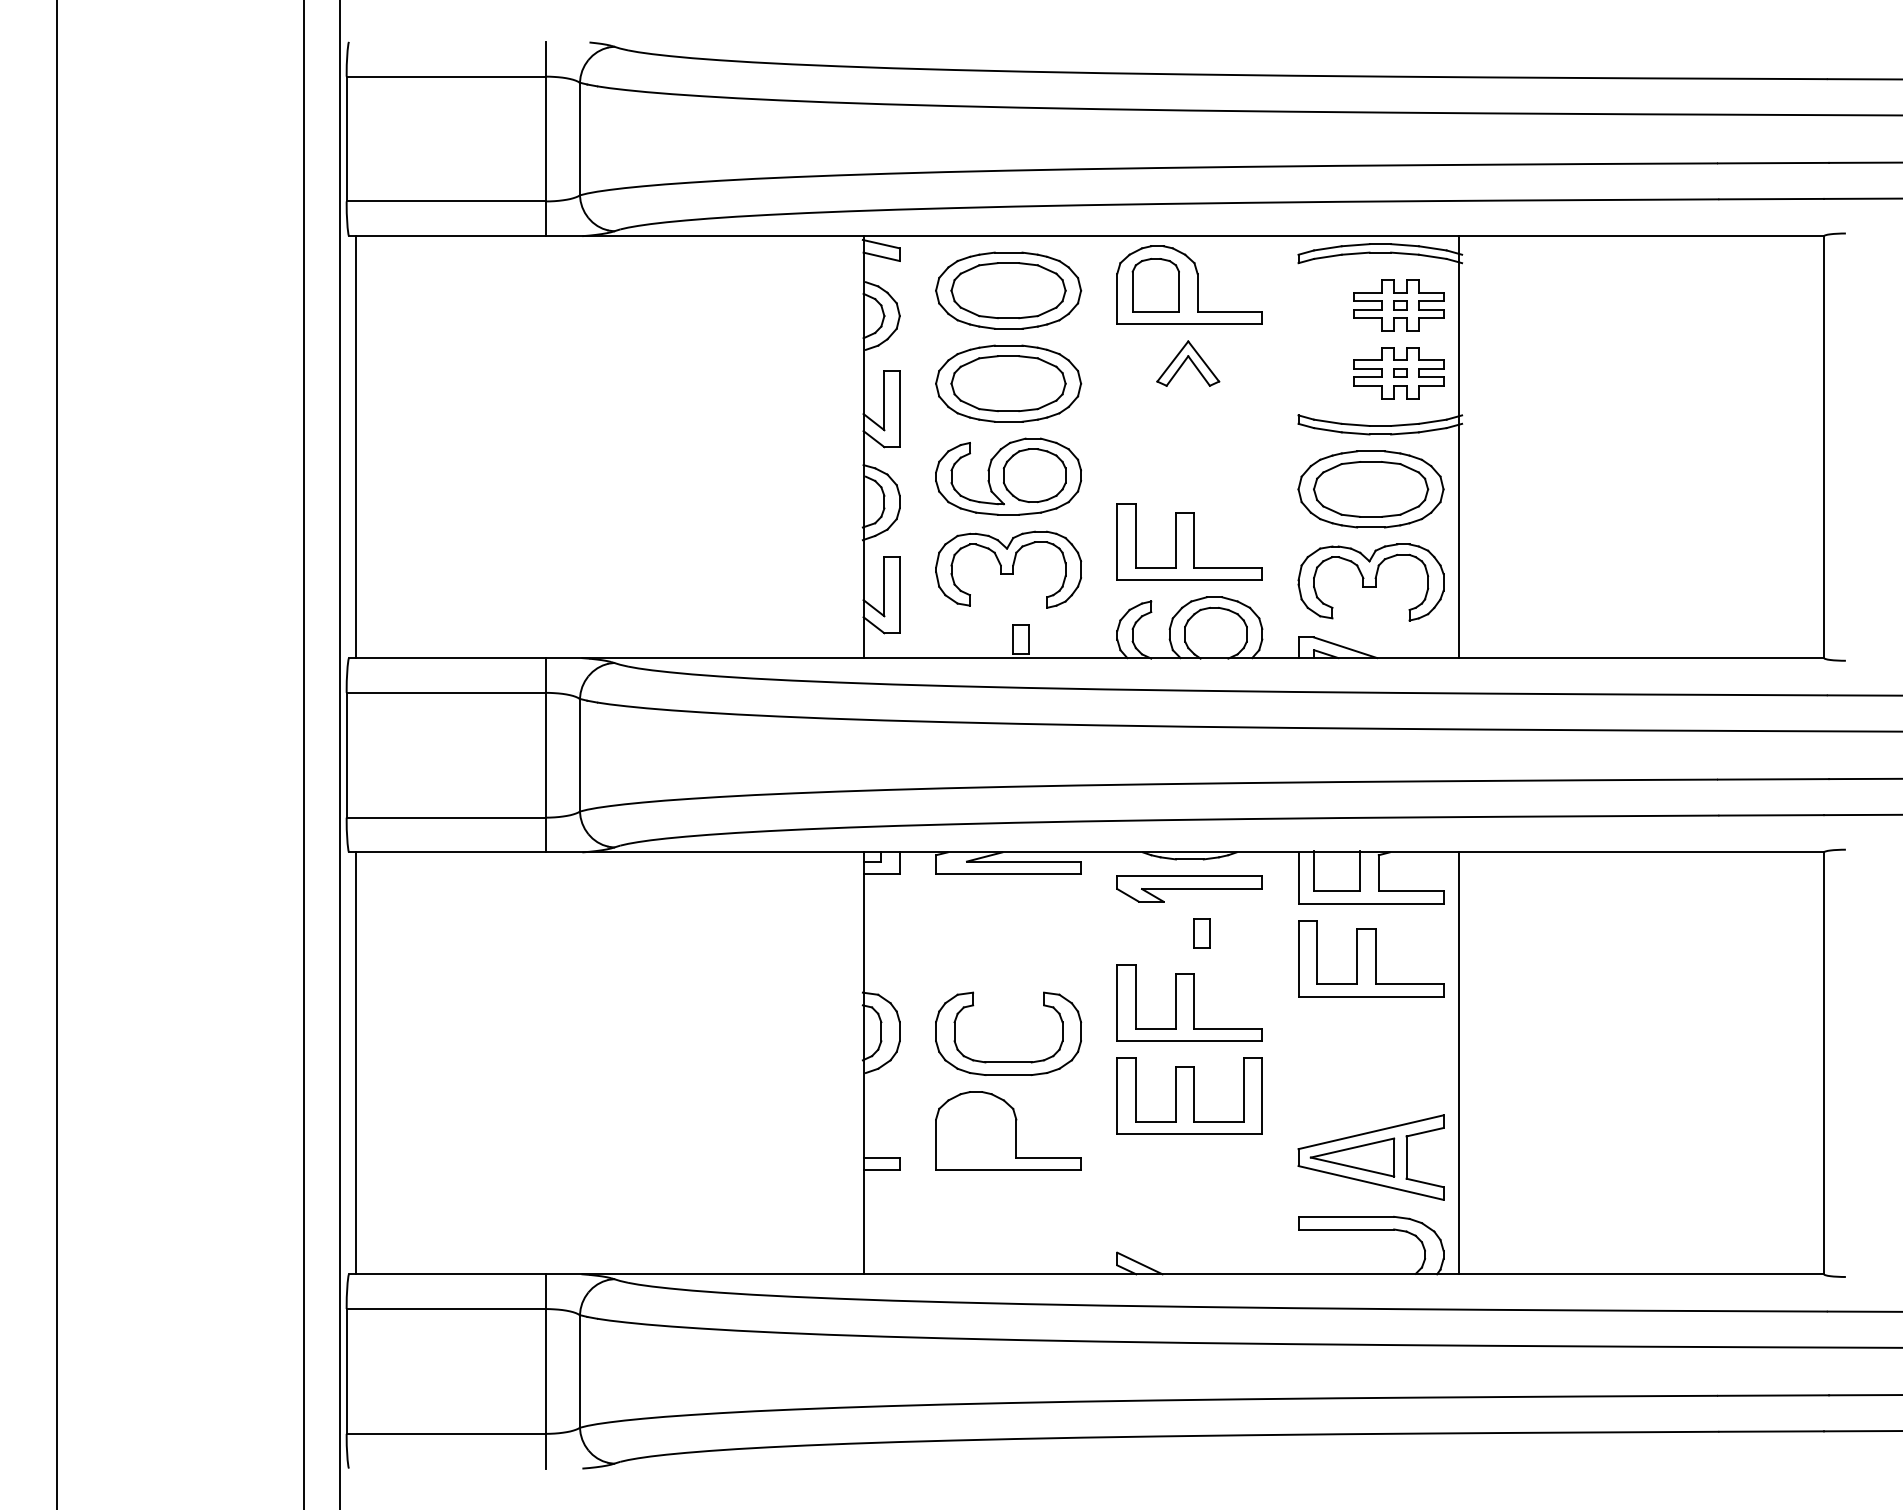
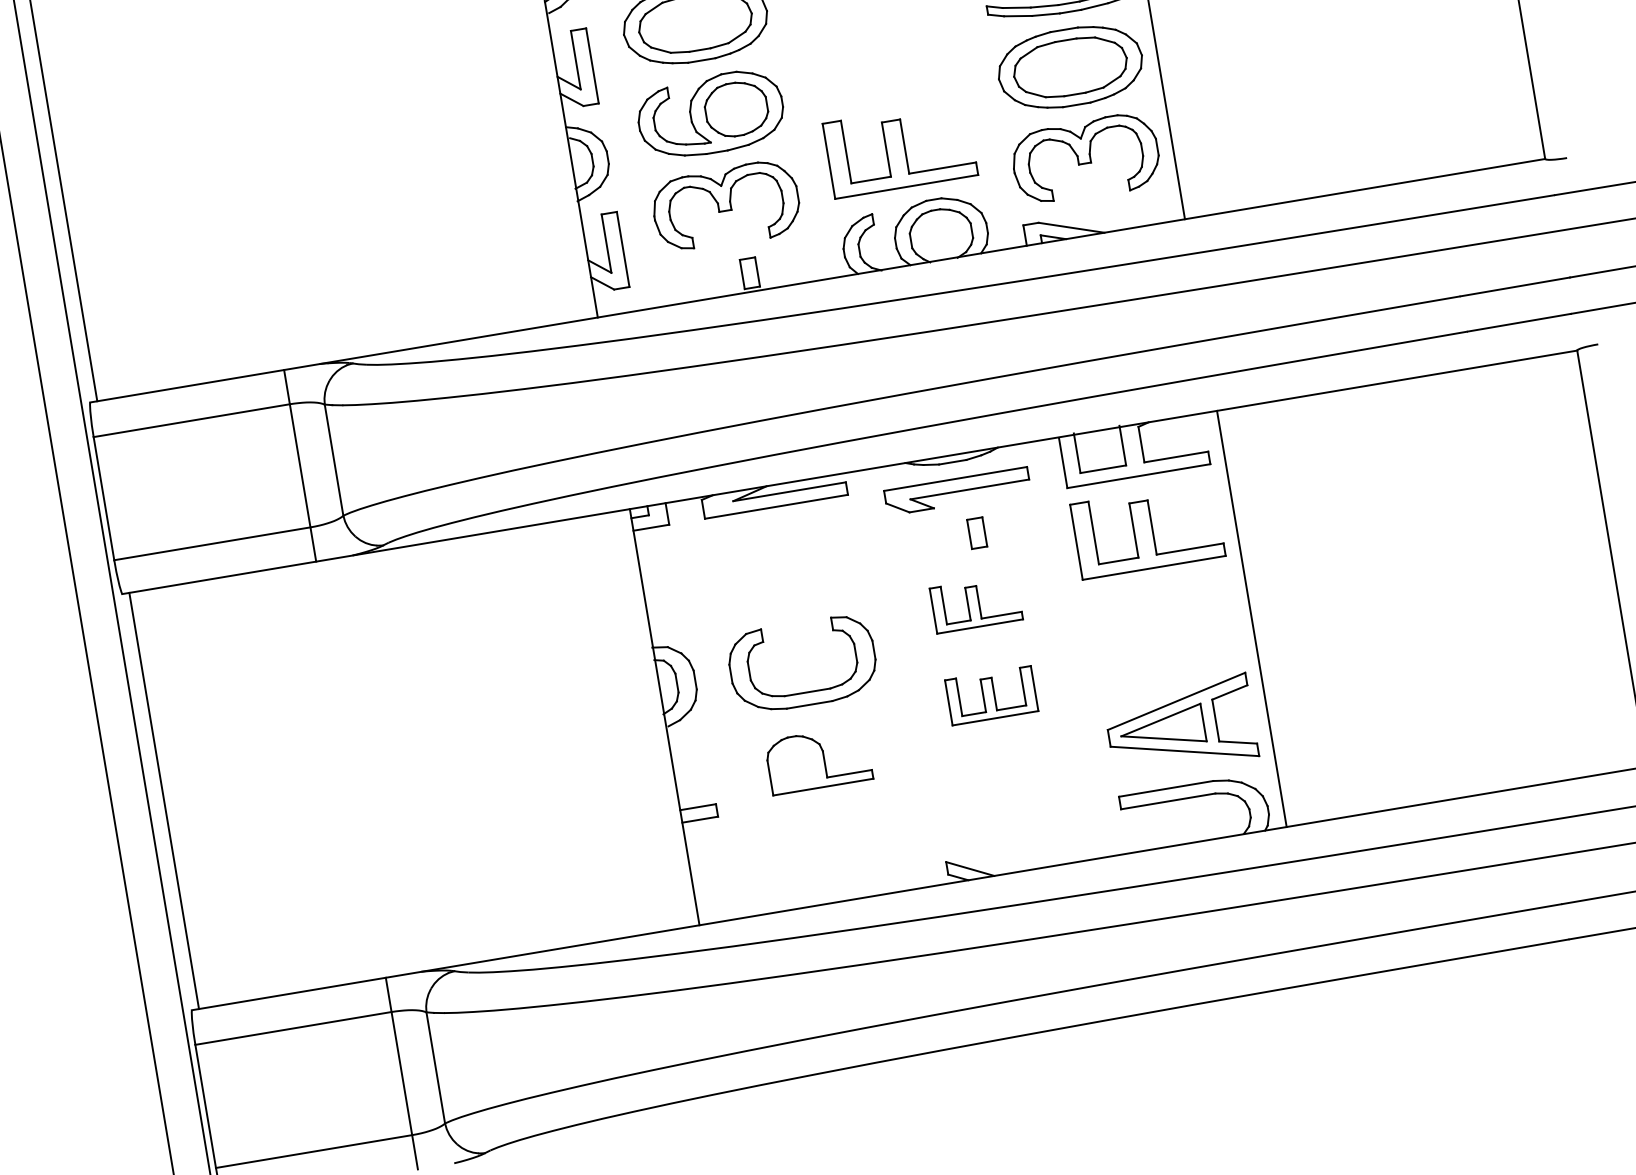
part: (1189, 1002) -> (976, 603), size x0.6
part: (1189, 1095) -> (991, 695), size x0.6
part: (1008, 1130) -> (818, 759), size x0.7

